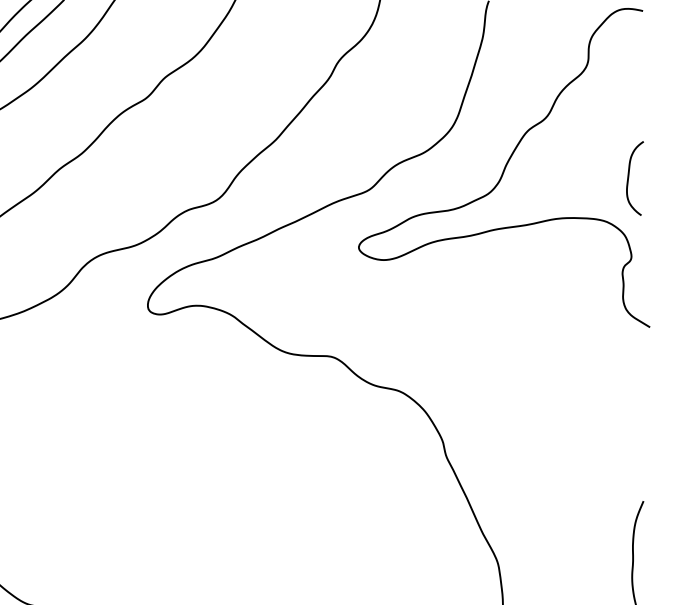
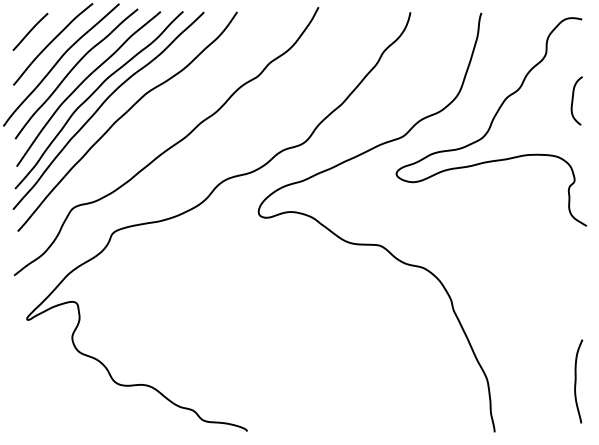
curve: (629, 177) -> (573, 100), moved

